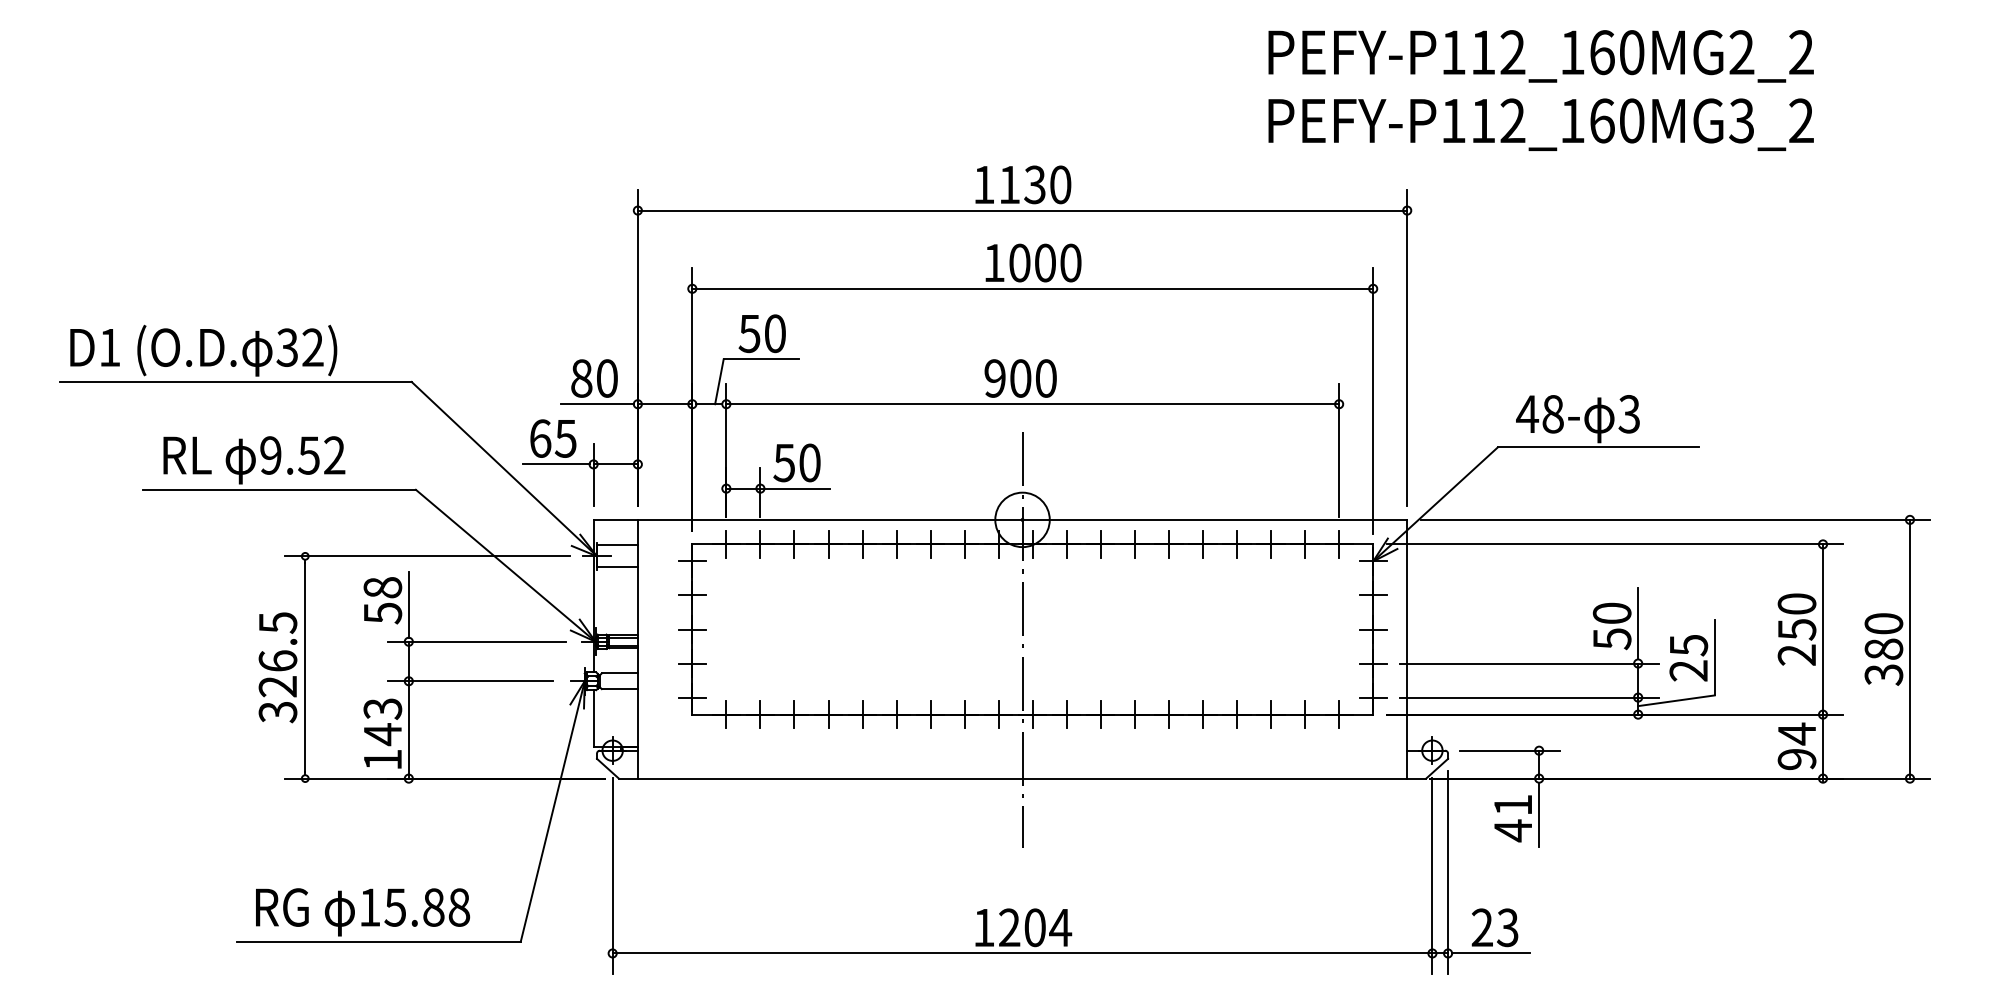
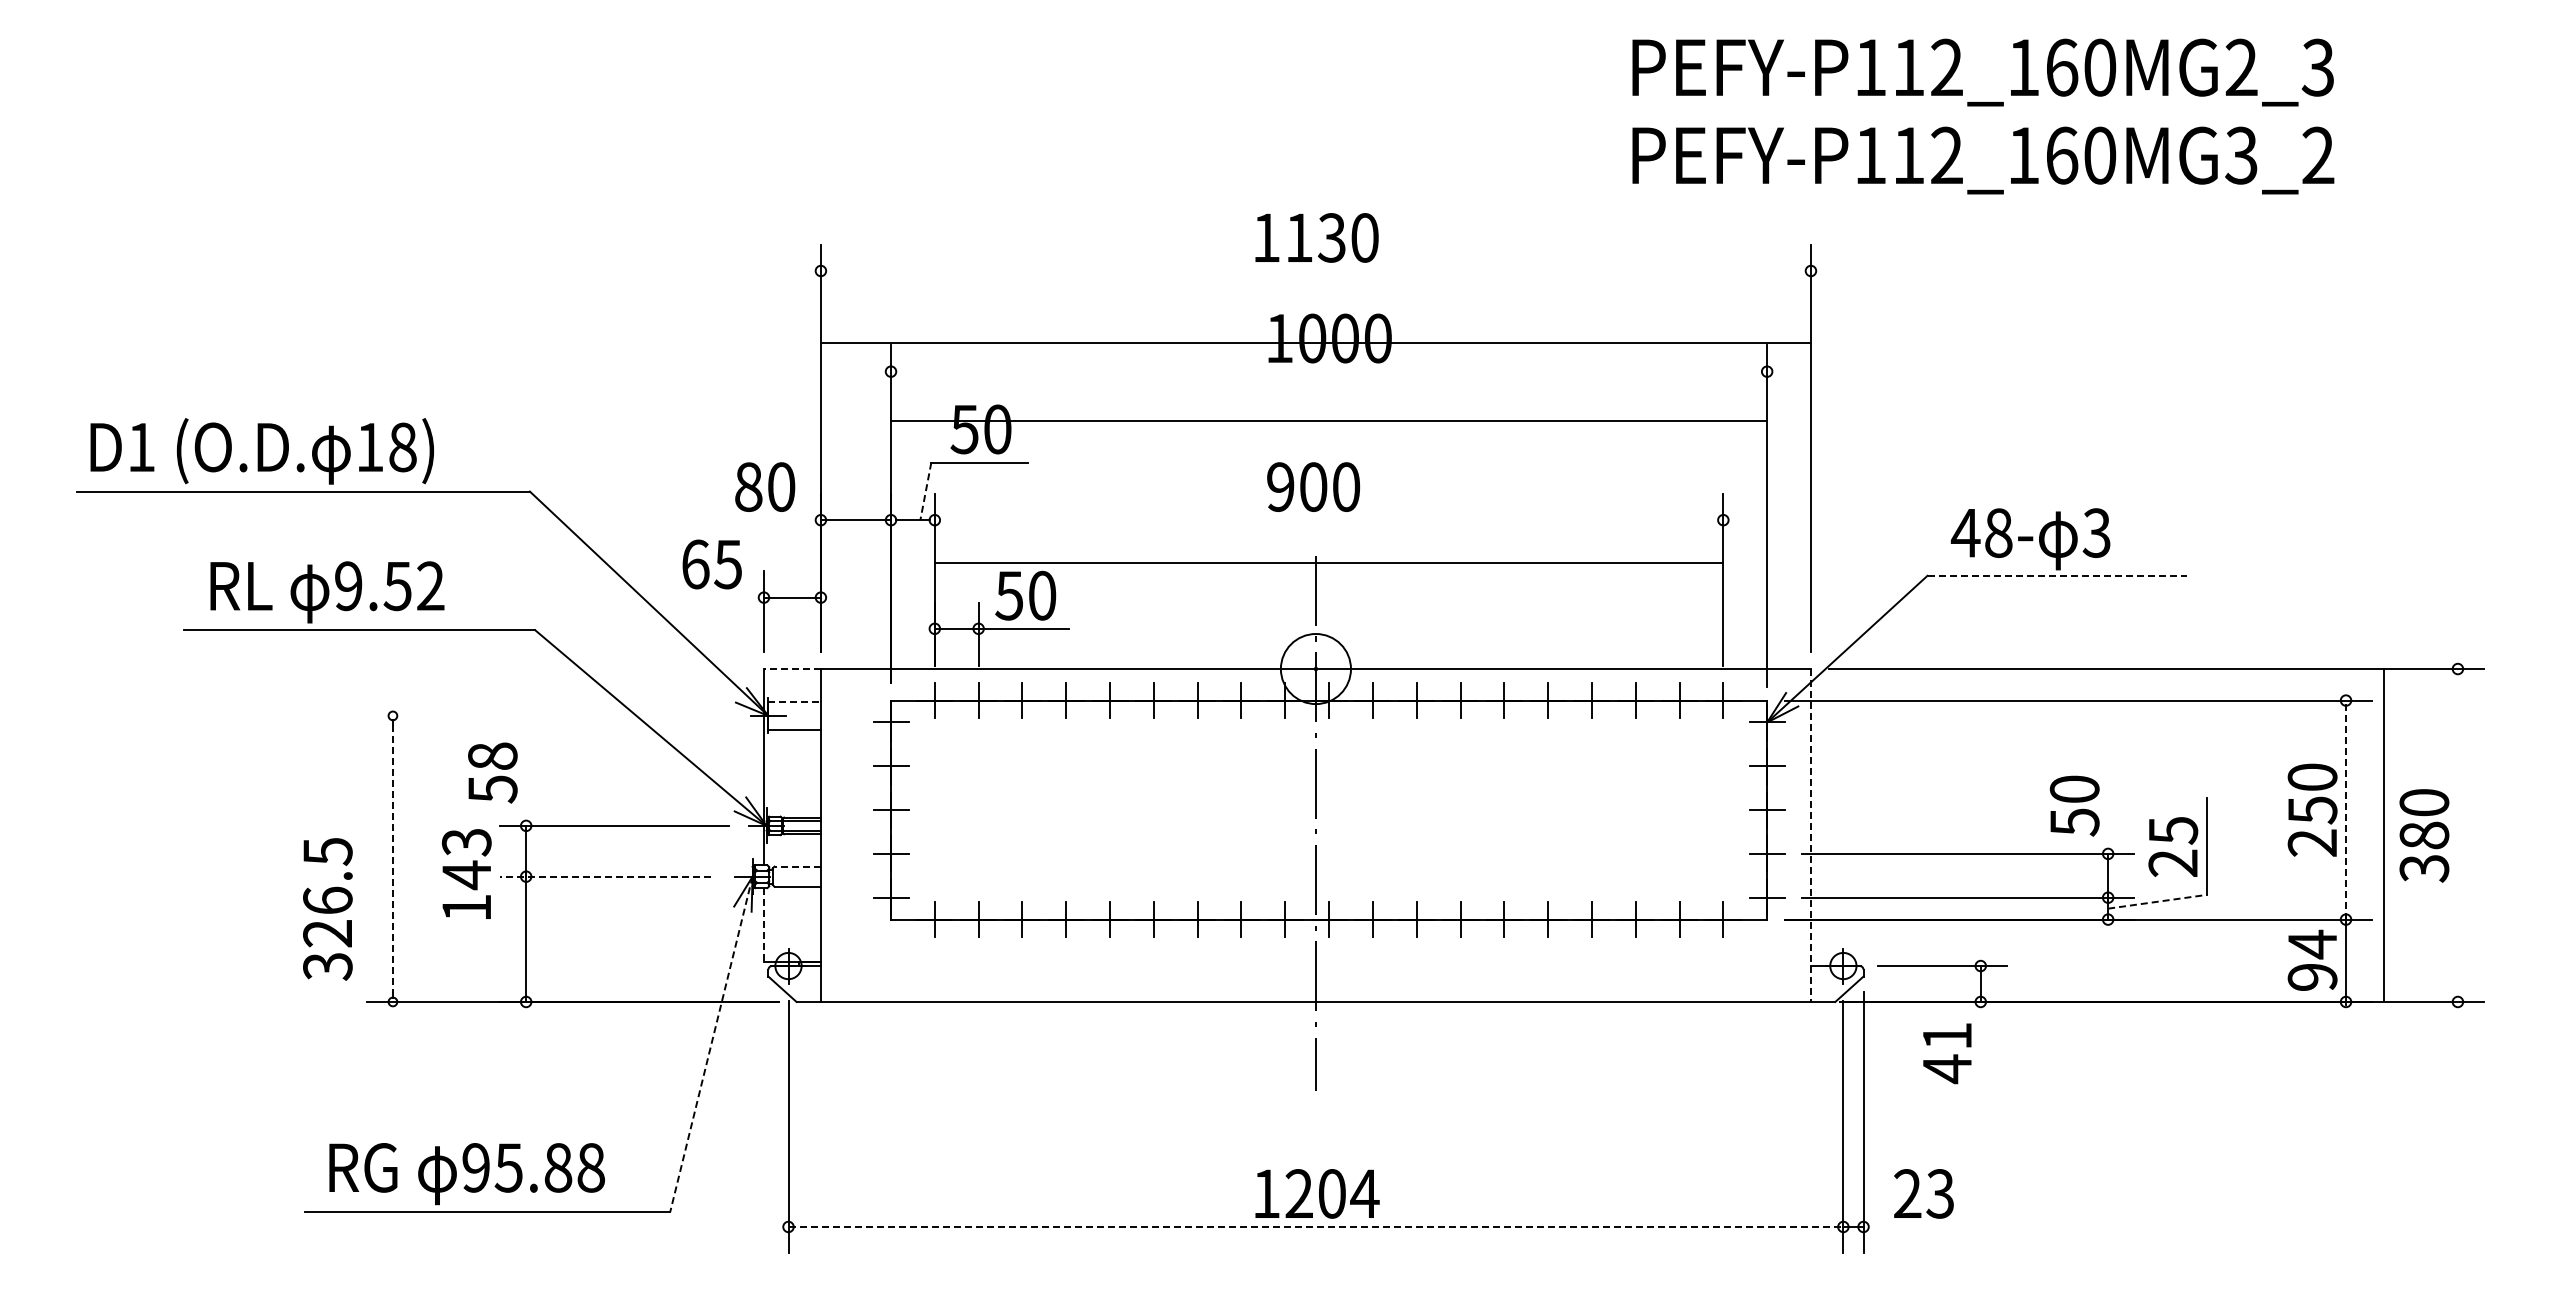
text: (1800, 52) -> (2317, 67), PEFY-P112_160MG2_2 -> PEFY-P112_160MG2_3
line: (1022, 210) -> (1315, 343), moved
line: (1033, 288) -> (1329, 420), moved
text: (299, 347) -> (385, 447), 32) -> 18)
line: (719, 381) -> (925, 491), solid -> dashed
line: (597, 404) -> (768, 520), removed
line: (1032, 404) -> (1328, 563), moved
line: (1598, 447) -> (2057, 575), solid -> dashed
line: (555, 464) -> (715, 597), removed
line: (614, 520) -> (791, 669), solid -> dashed
line: (618, 545) -> (795, 701), solid -> dashed
line: (426, 556) -> (549, 715), removed
line: (409, 604) -> (526, 778), removed
line: (1638, 623) -> (2108, 802), removed
line: (1823, 629) -> (2346, 810), solid -> dashed
line: (1909, 649) -> (2383, 835), moved
line: (1406, 650) -> (1810, 836), solid -> dashed
text: (277, 667) -> (327, 909), moved
line: (304, 667) -> (392, 859), solid -> dashed
line: (619, 673) -> (797, 866), solid -> dashed
line: (470, 681) -> (605, 876), solid -> dashed
line: (1676, 700) -> (2157, 901), solid -> dashed
line: (593, 718) -> (763, 924), solid -> dashed
text: (382, 733) -> (466, 873), moved
line: (552, 811) -> (711, 1044), solid -> dashed
line: (1538, 814) -> (1980, 1048), removed
text: (369, 907) -> (475, 1167), 15.88 -> 95.88
line: (1022, 953) -> (1316, 1226), solid -> dashed
line: (1490, 953) -> (1918, 1226), removed

